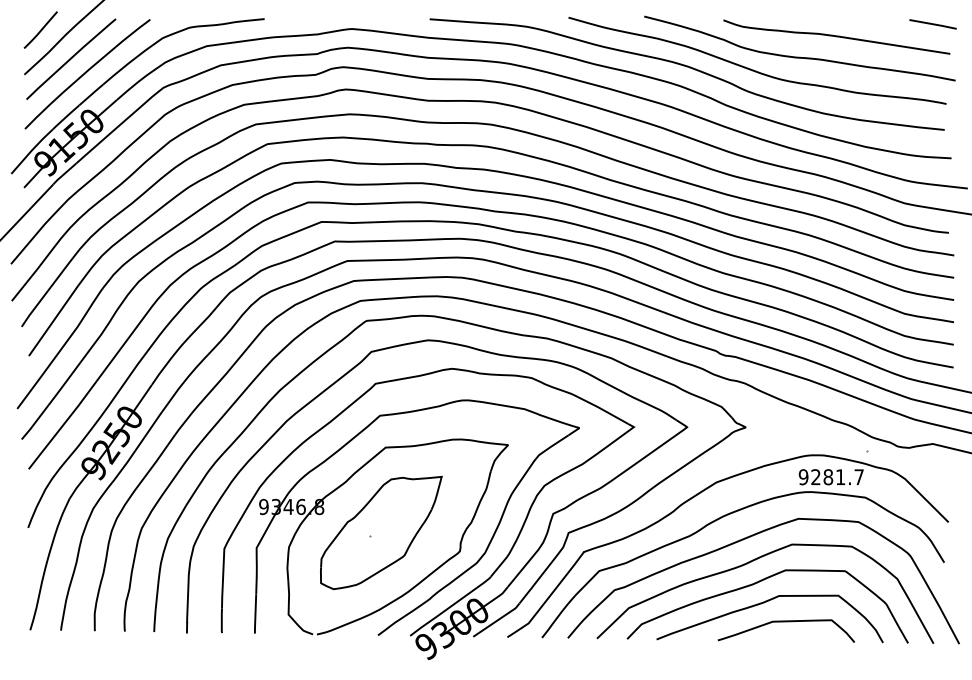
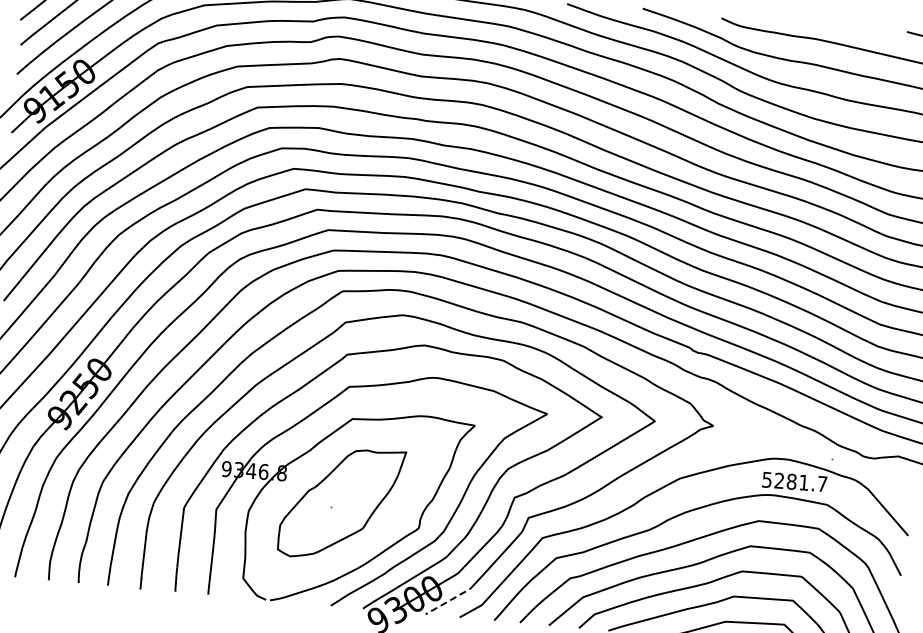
text: (803, 476) -> (767, 479), 9281.7 -> 5281.7
line: (497, 620) -> (451, 599), solid -> dashed

